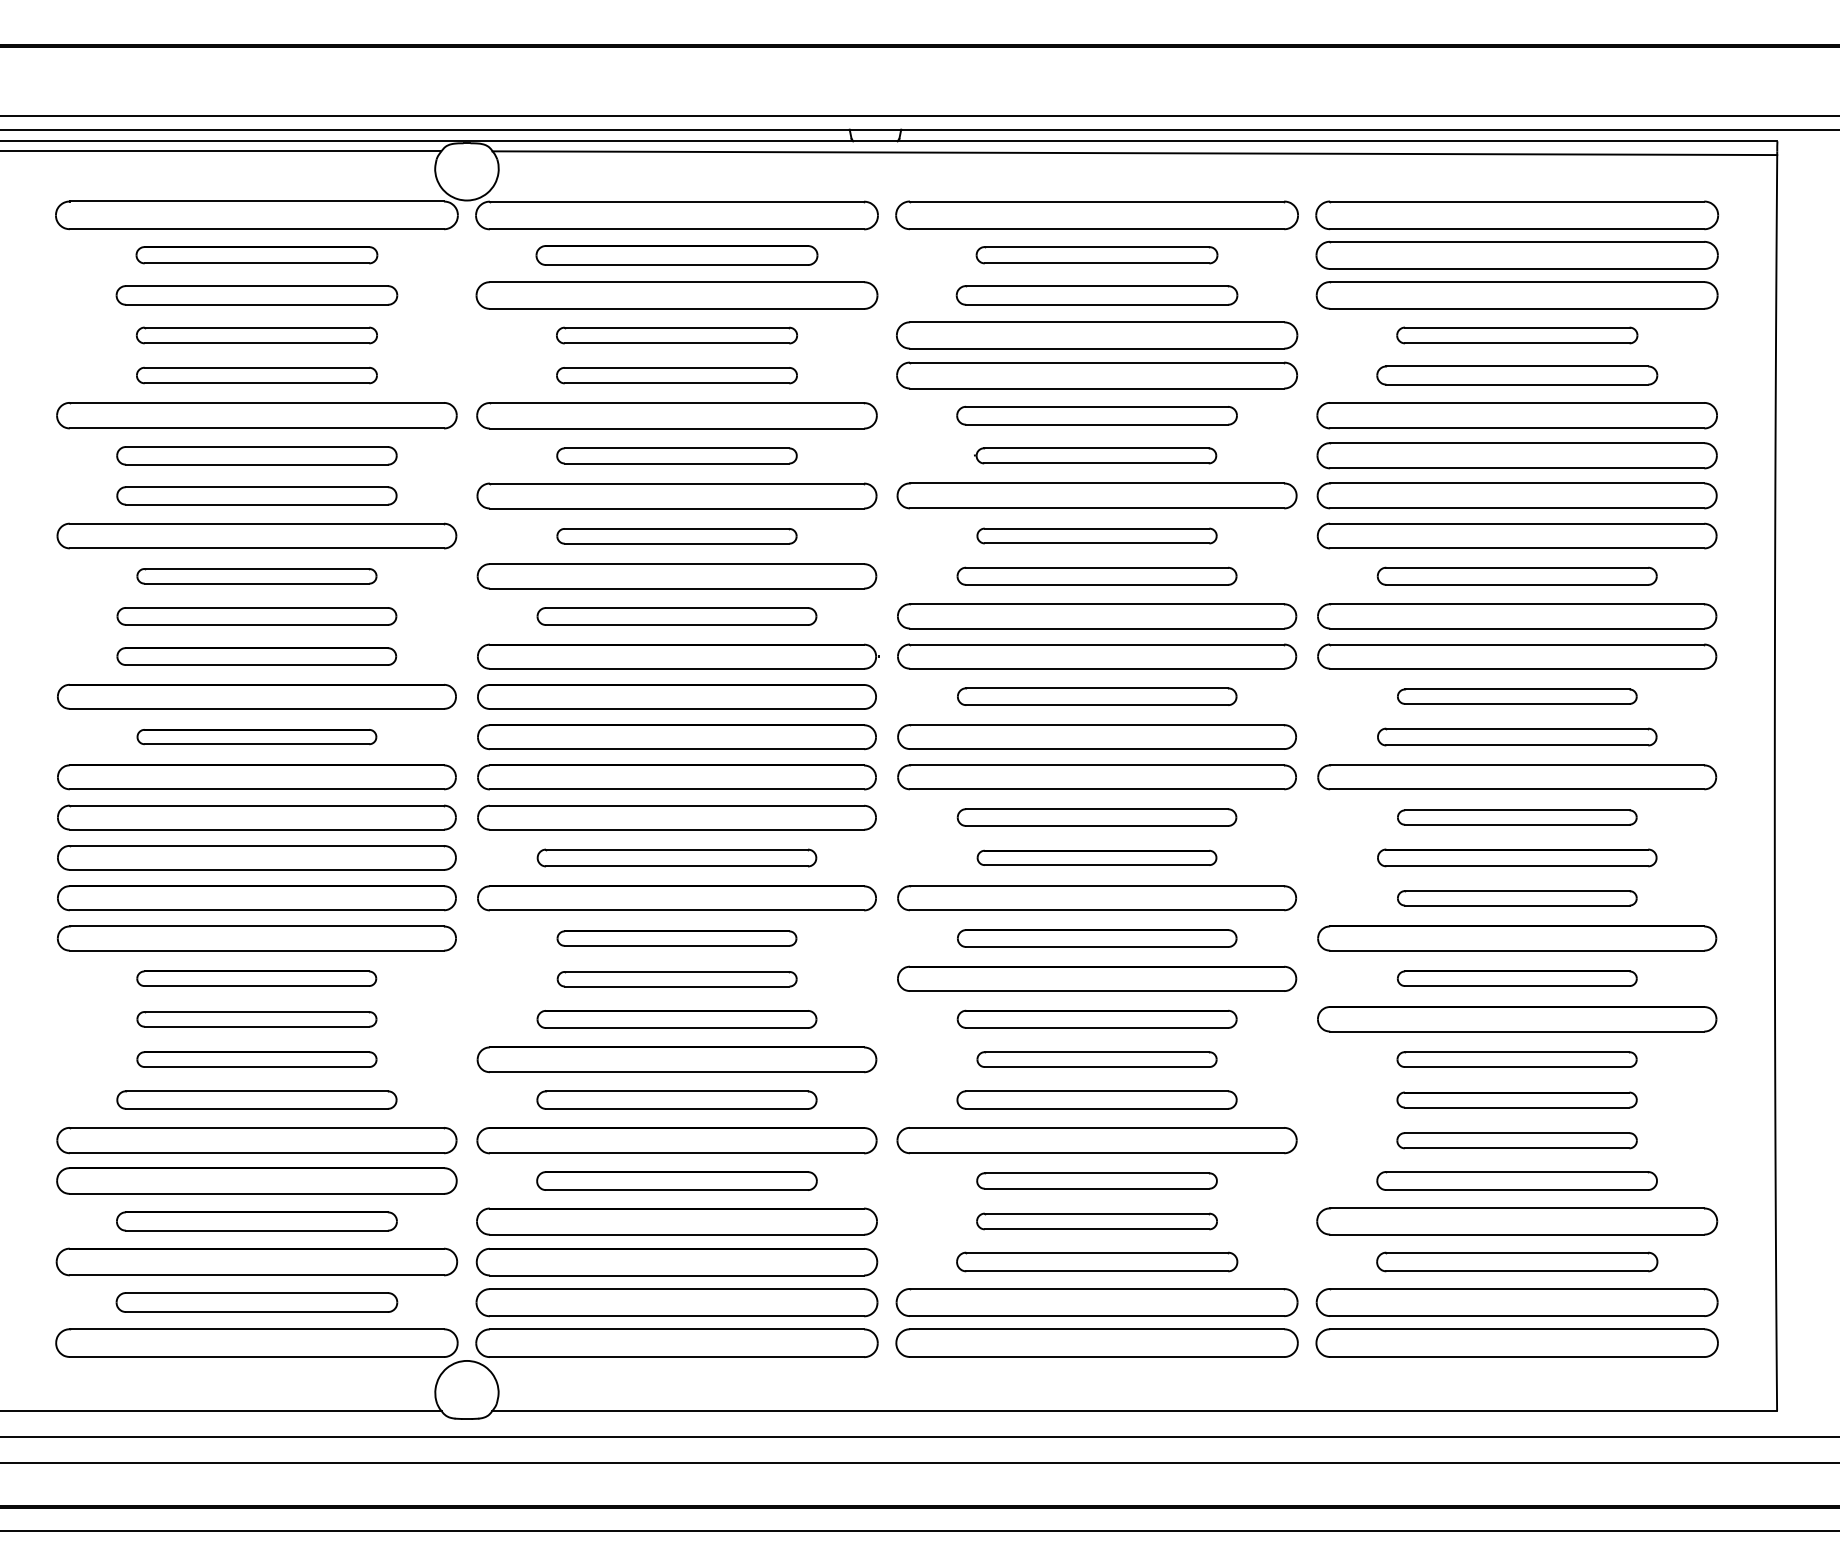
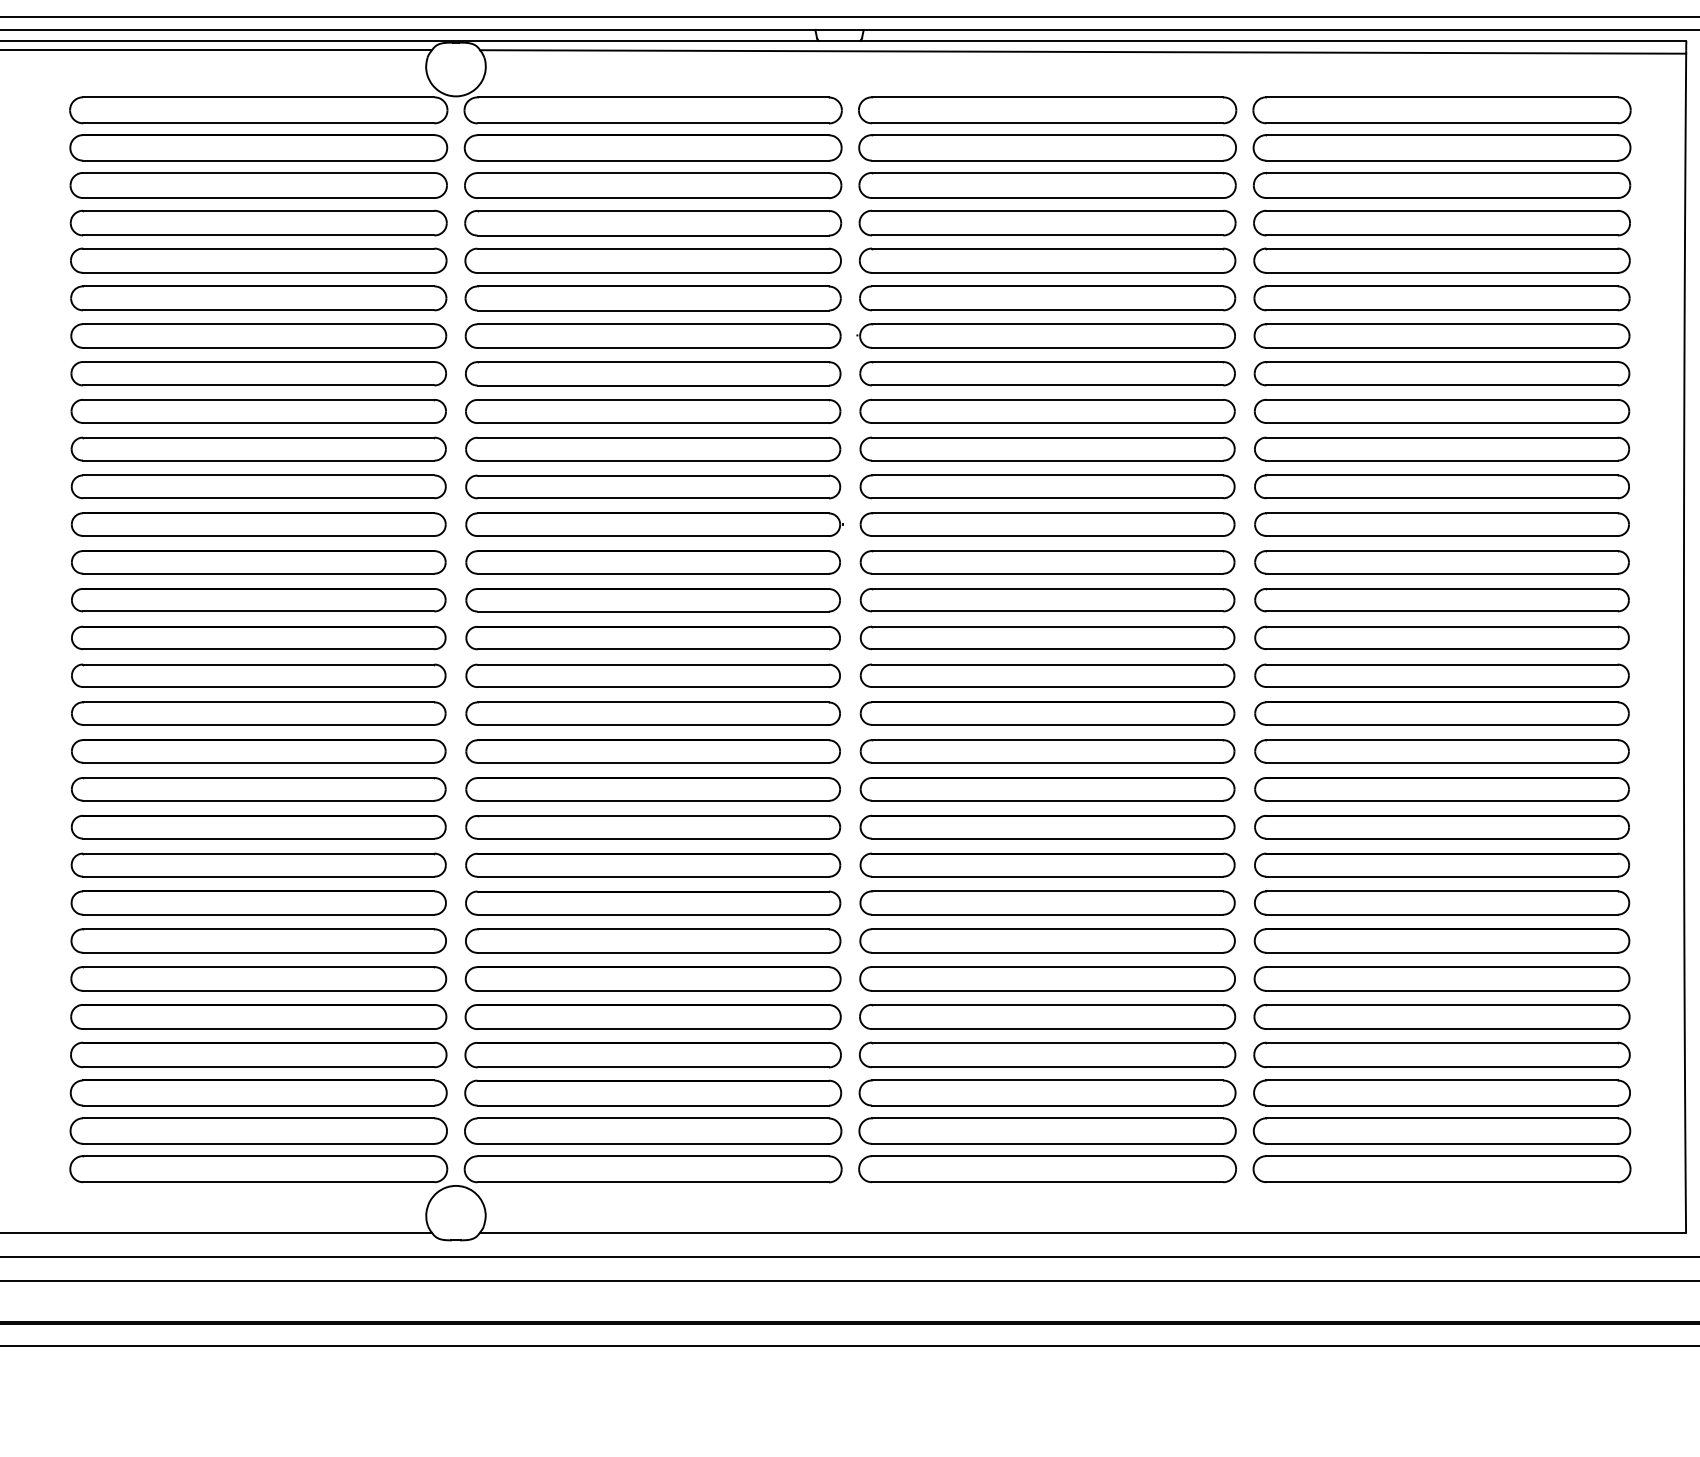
part: (256, 254) -> (258, 147), size x1.67
part: (1096, 254) -> (1047, 147), size x1.67
part: (676, 255) -> (652, 148), size x1.43
part: (256, 295) -> (258, 185), size x1.43
part: (1096, 295) -> (1047, 185), size x1.43
part: (256, 335) -> (258, 223), size x1.67
part: (676, 335) -> (652, 223), size x1.67
part: (1517, 335) -> (1442, 223), size x1.67
part: (256, 375) -> (258, 260), size x1.67
part: (676, 375) -> (652, 260), size x1.67
part: (1517, 375) -> (1442, 260), size x1.43
part: (1096, 415) -> (1047, 298), size x1.43
part: (256, 455) -> (258, 335), size x1.43
part: (676, 455) -> (652, 335), size x1.67
part: (1095, 455) -> (1046, 335), size x1.67
part: (256, 495) -> (258, 373), size x1.43
part: (1096, 535) -> (1047, 410), size x1.67
part: (676, 536) -> (652, 411), size x1.67
part: (256, 576) -> (258, 449), size x1.67
part: (1096, 576) -> (1047, 449), size x1.43
part: (1517, 576) -> (1442, 449), size x1.43
part: (256, 616) -> (258, 486), size x1.43
part: (676, 616) -> (652, 486), size x1.43
part: (256, 656) -> (258, 524), size x1.43
part: (1097, 696) -> (1047, 562), size x1.43
part: (1517, 696) -> (1442, 562), size x1.67
part: (256, 736) -> (258, 599), size x1.67
part: (1517, 736) -> (1442, 599), size x1.43
part: (1096, 817) -> (1047, 675), size x1.43
part: (1517, 817) -> (1442, 675), size x1.67
part: (676, 857) -> (652, 713), size x1.43
part: (1096, 857) -> (1047, 713), size x1.67
part: (1517, 857) -> (1442, 713), size x1.43
part: (1517, 898) -> (1442, 751), size x1.67
part: (676, 938) -> (652, 789), size x1.67
part: (1097, 938) -> (1047, 789), size x1.43
part: (256, 978) -> (258, 826), size x1.67
part: (1517, 978) -> (1442, 826), size x1.67
part: (677, 979) -> (653, 827), size x1.67
part: (256, 1019) -> (258, 865), size x1.67
part: (676, 1019) -> (652, 865), size x1.43
part: (1097, 1019) -> (1047, 865), size x1.43
part: (256, 1059) -> (258, 902), size x1.67
part: (1096, 1059) -> (1047, 902), size x1.67
part: (1516, 1059) -> (1441, 902), size x1.67
part: (256, 1099) -> (258, 940), size x1.43
part: (676, 1099) -> (652, 940), size x1.43
part: (1096, 1099) -> (1047, 940), size x1.43
part: (1516, 1099) -> (1441, 940), size x1.67
part: (1516, 1140) -> (1441, 978), size x1.67
part: (676, 1180) -> (652, 1016), size x1.43
part: (1096, 1180) -> (1047, 1016), size x1.67
part: (1516, 1180) -> (1441, 1016), size x1.43
part: (256, 1221) -> (258, 1054), size x1.43
part: (1096, 1221) -> (1047, 1054), size x1.67
part: (1097, 1261) -> (1047, 1092), size x1.43
part: (1517, 1261) -> (1442, 1092), size x1.43
part: (256, 1302) -> (258, 1131), size x1.43

